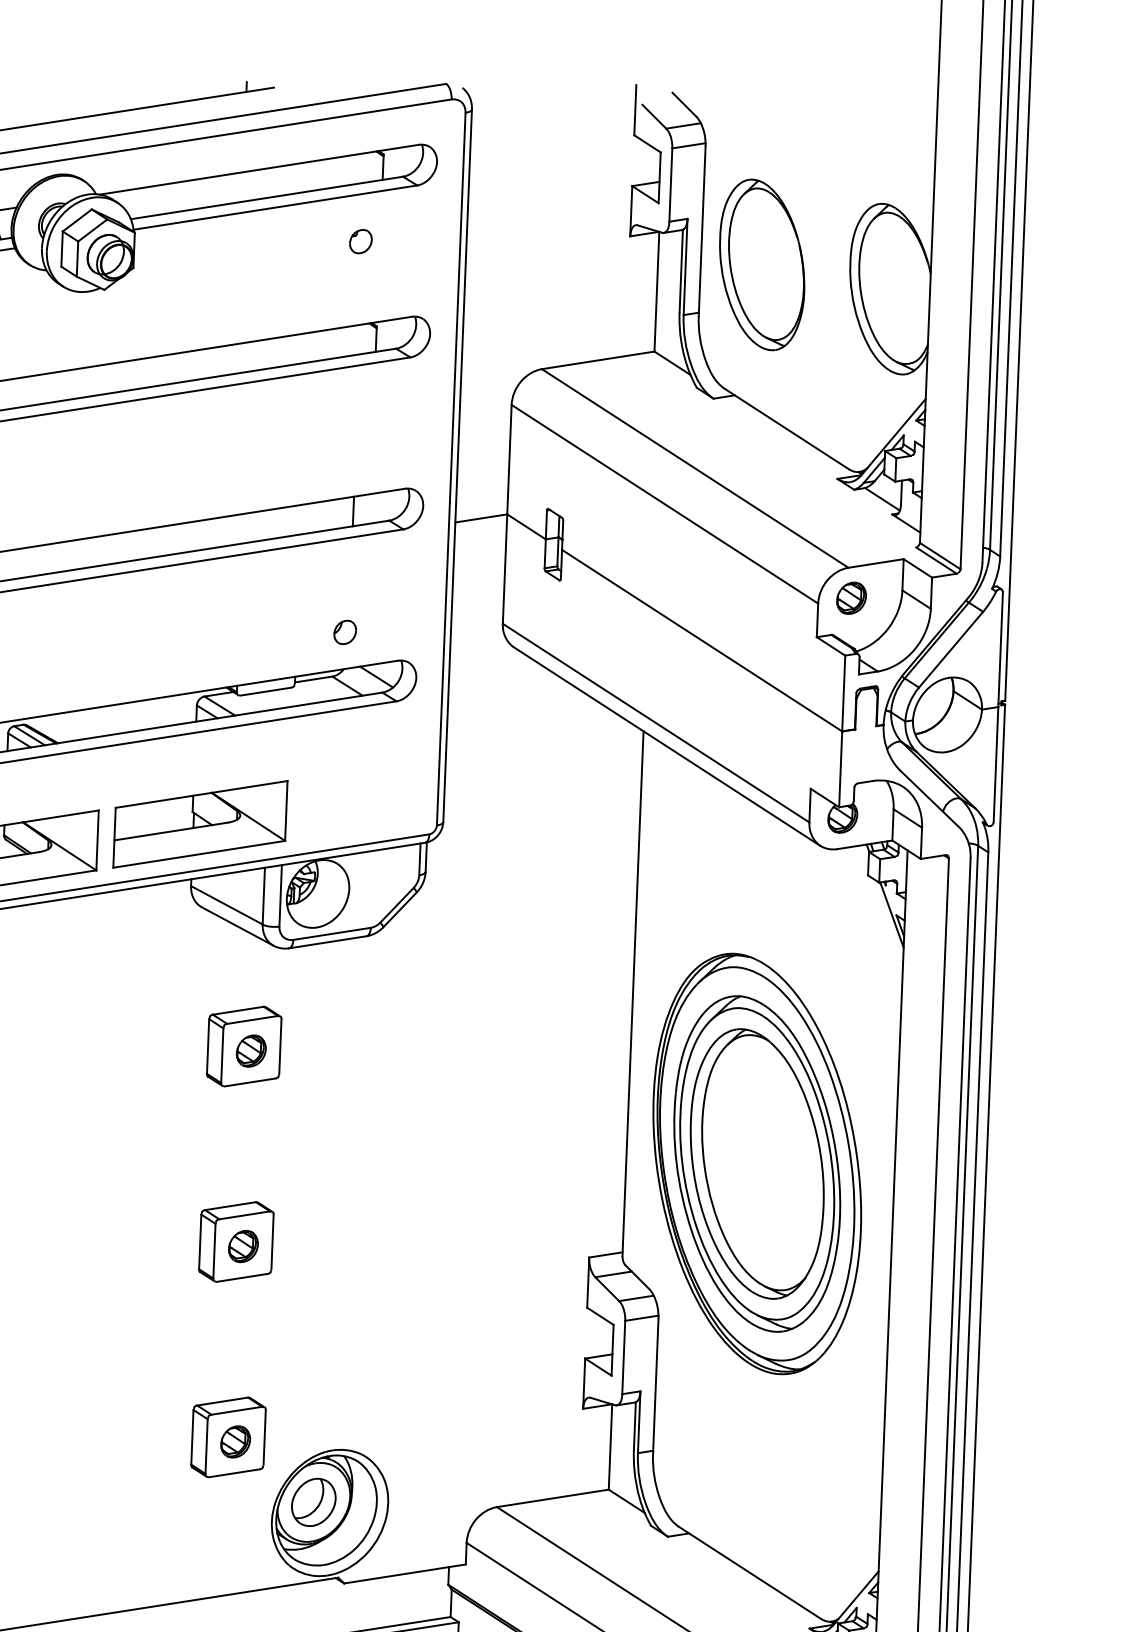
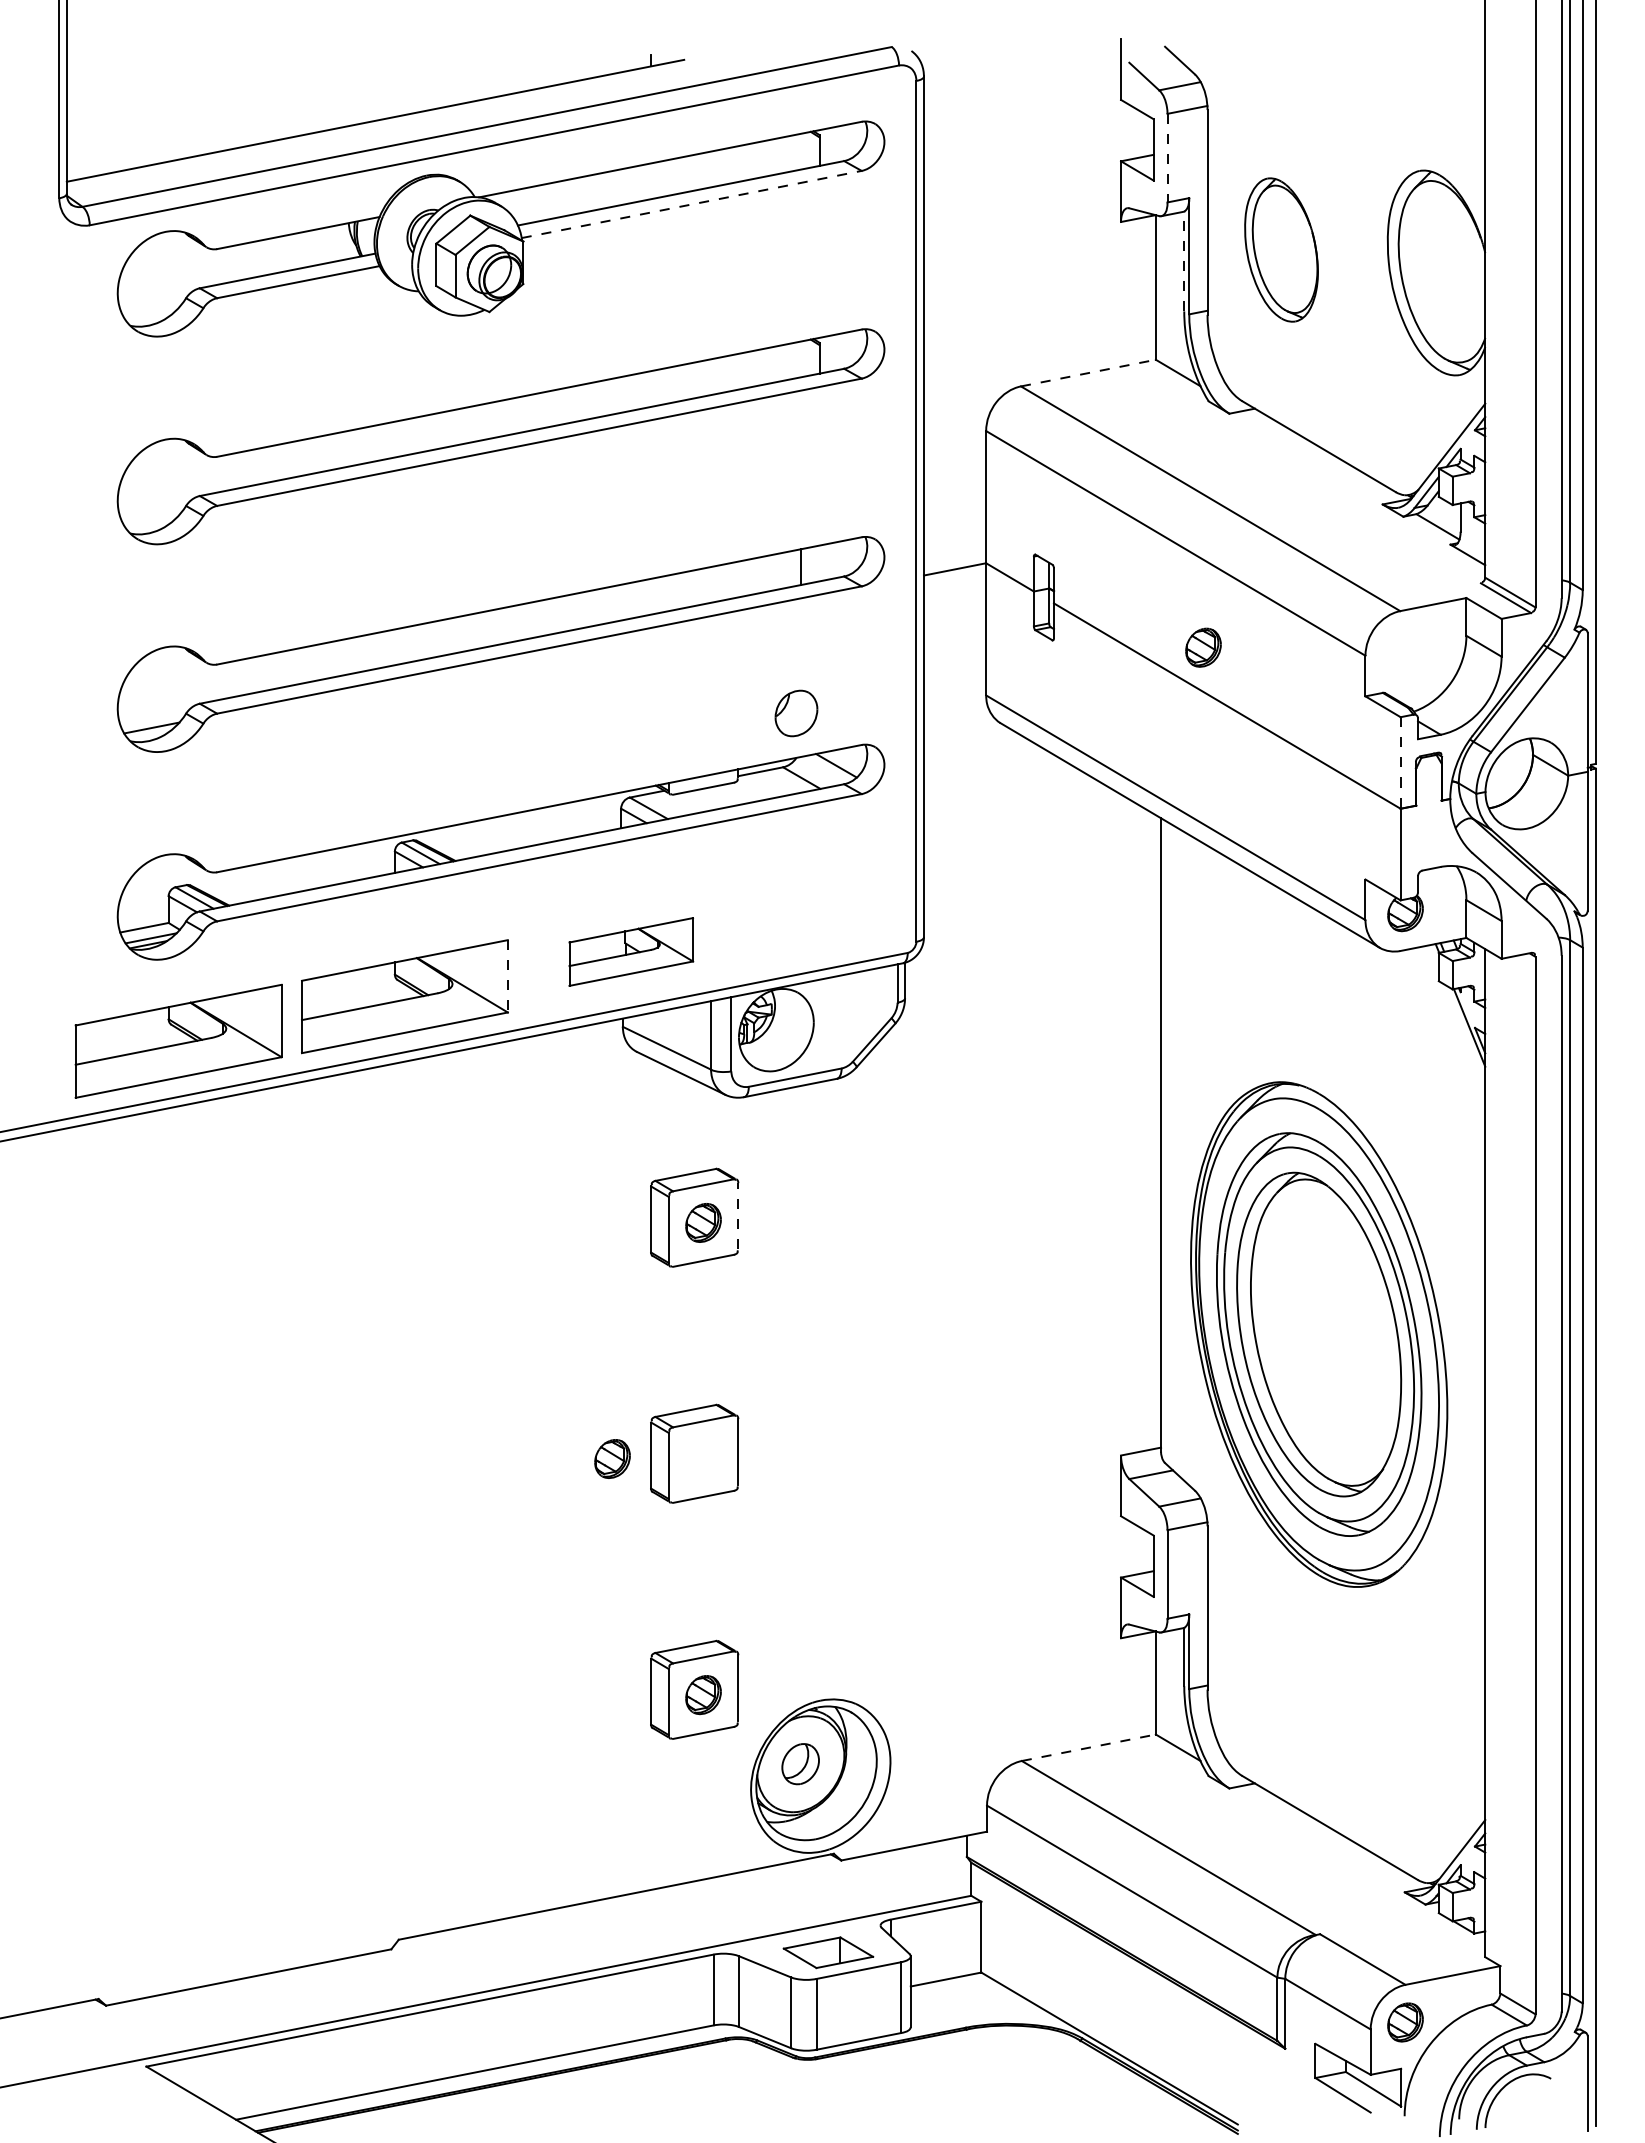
line: (670, 185) -> (1167, 158), solid -> dashed
line: (276, 207) -> (692, 204), solid -> dashed
part: (360, 241) -> (796, 241), removed
part: (762, 264) -> (1281, 249), size x0.7
line: (681, 271) -> (1184, 261), solid -> dashed
line: (598, 360) -> (1088, 373), solid -> dashed
part: (851, 598) -> (1203, 647), moved
part: (345, 632) -> (796, 713), size x1.6
line: (843, 693) -> (1400, 762), solid -> dashed
part: (200, 824) -> (631, 951), size x0.6
line: (97, 840) -> (507, 976), solid -> dashed
line: (280, 1046) -> (738, 1215), solid -> dashed
part: (243, 1246) -> (612, 1458), moved
line: (553, 1498) -> (1089, 1747), solid -> dashed
part: (313, 1501) -> (800, 1763), size x0.7

